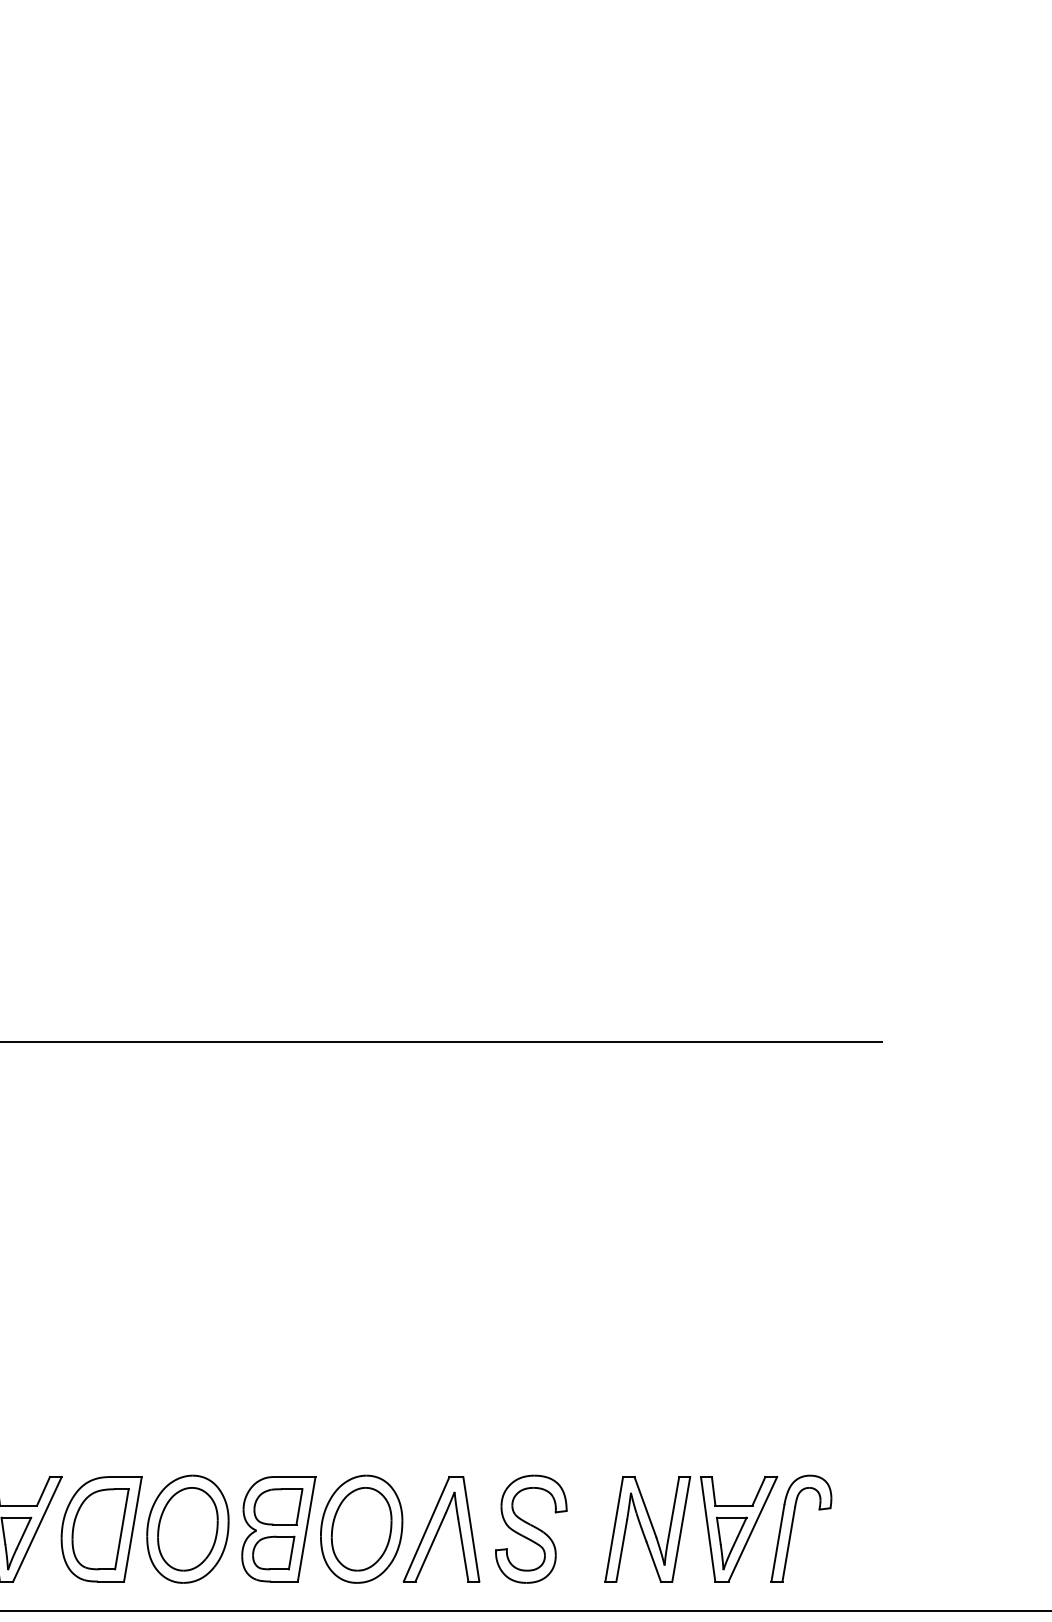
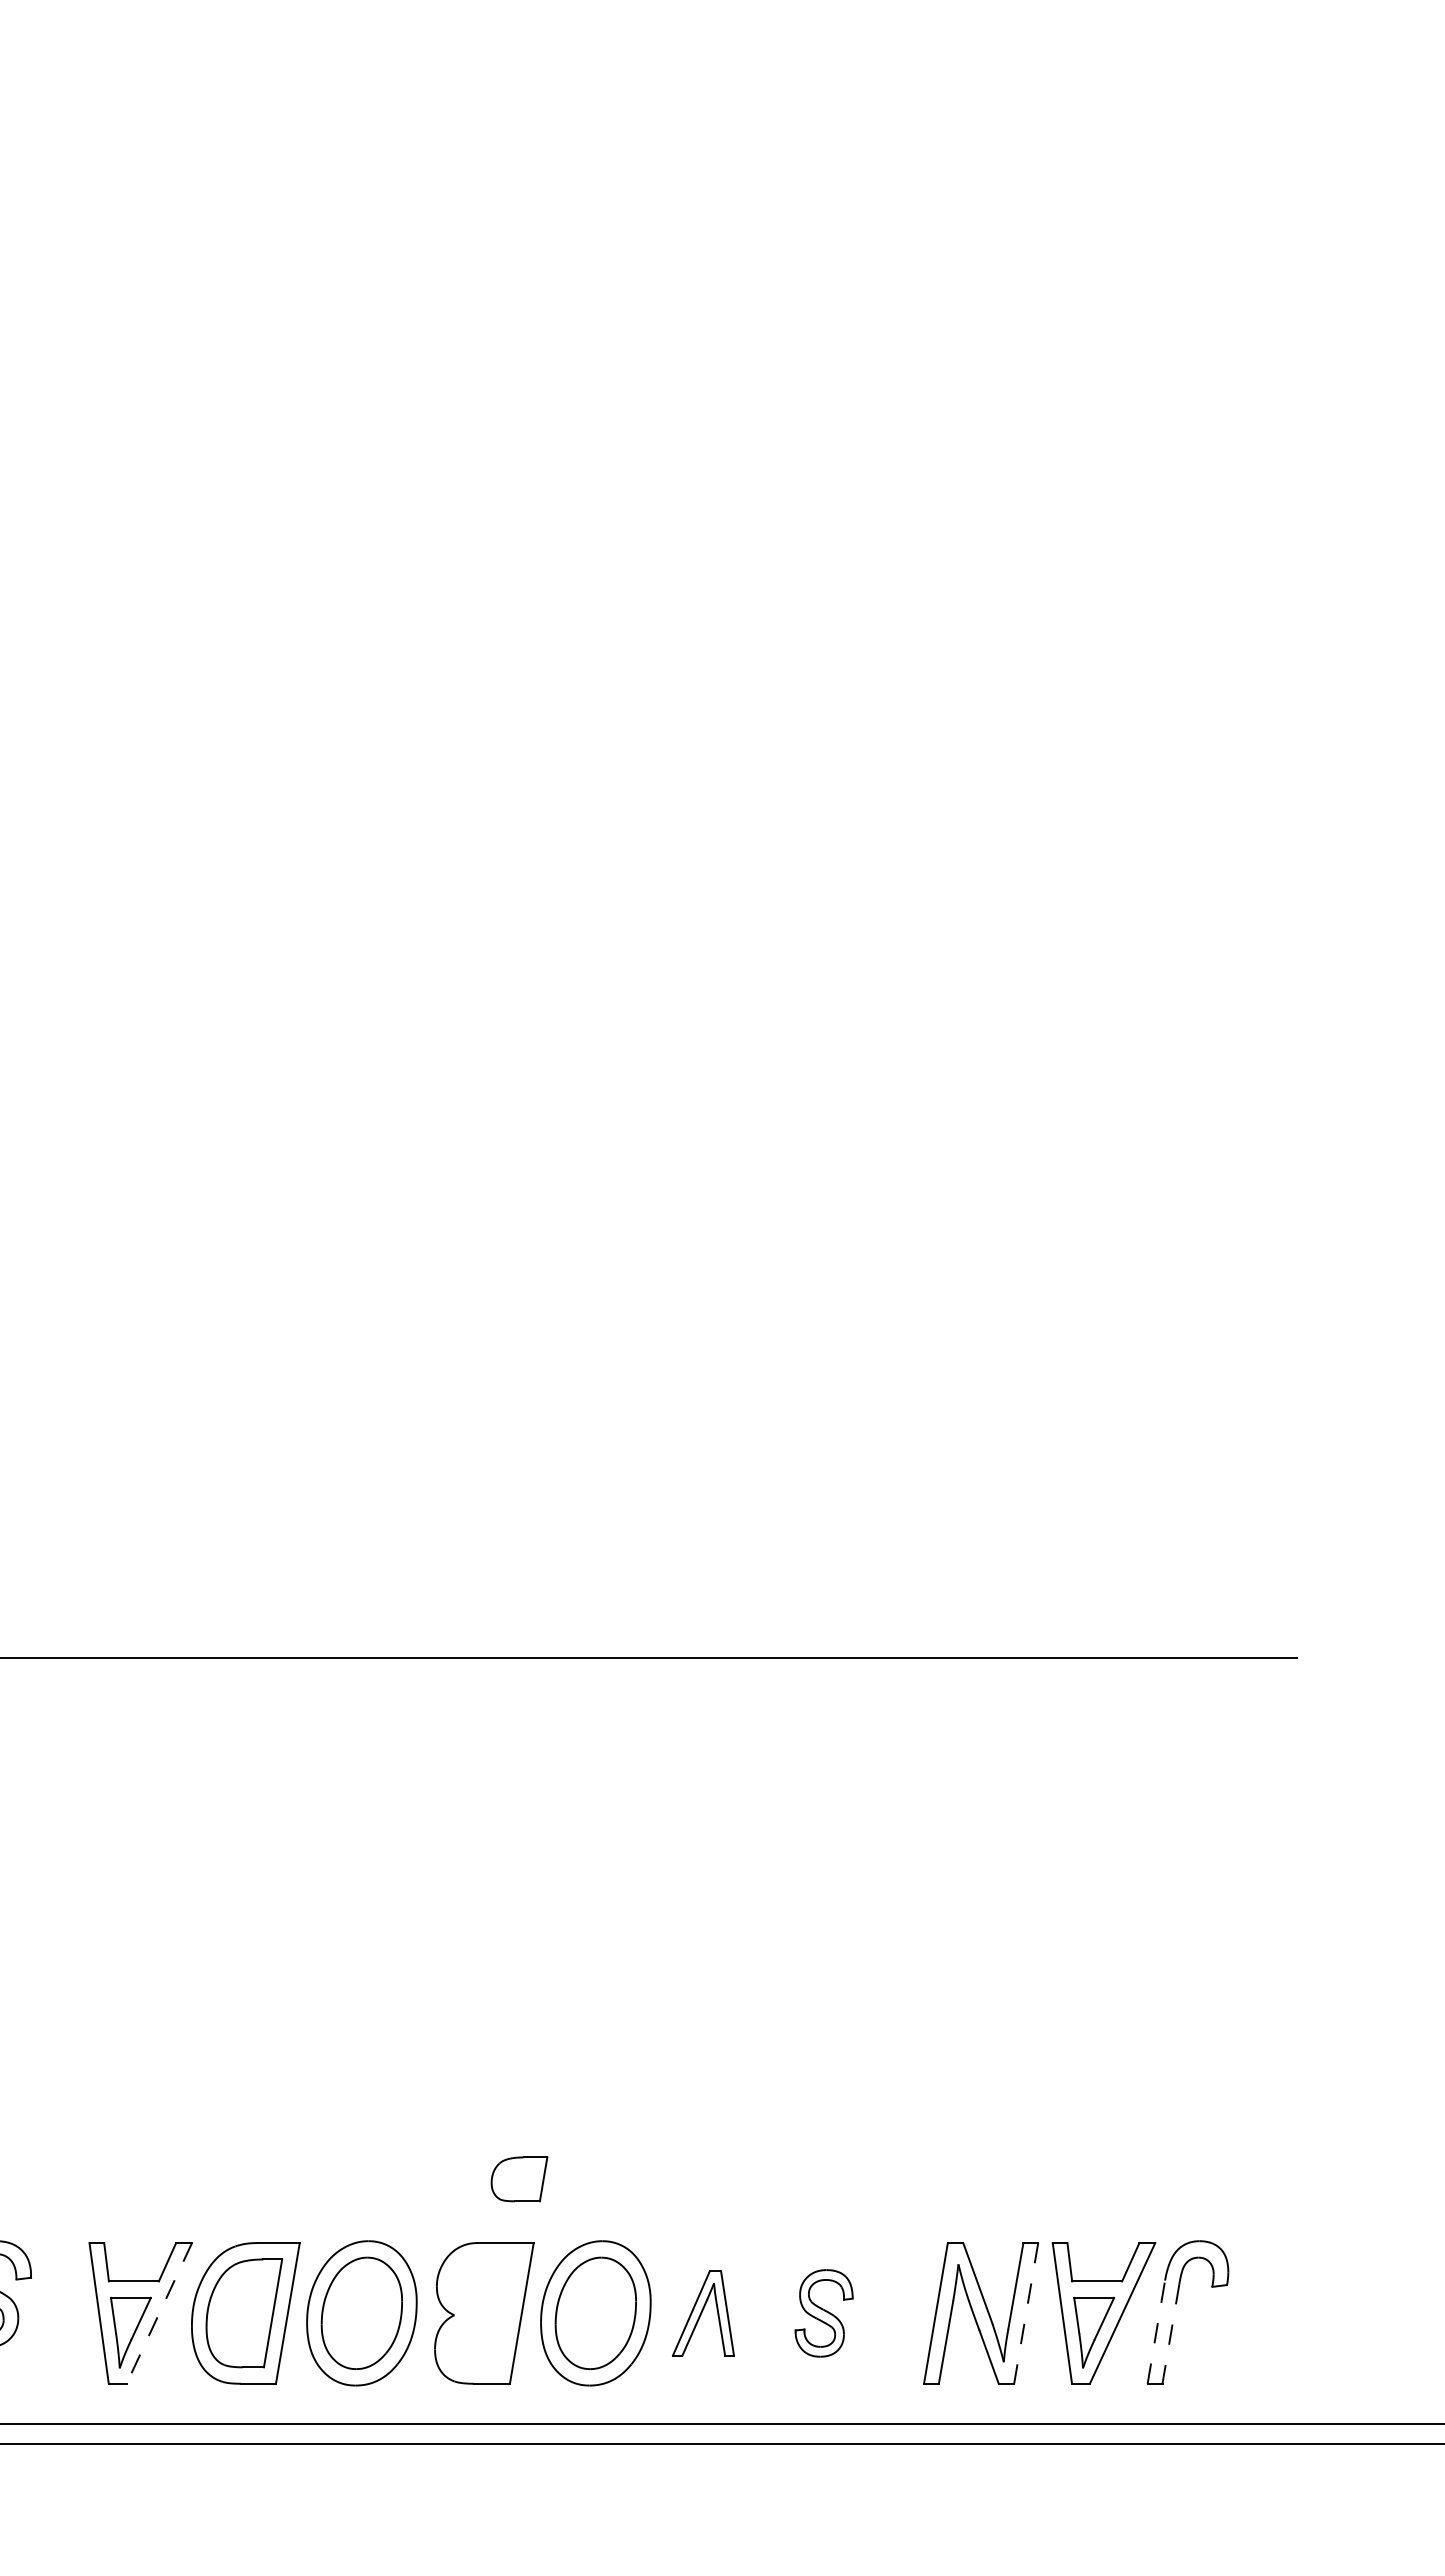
part: (278, 1506) -> (483, 2282), removed
line: (37, 1529) -> (159, 2313), solid -> dashed
part: (441, 1529) -> (703, 2313), size x0.6
part: (530, 1529) -> (823, 2313), size x0.6
line: (681, 1529) -> (1026, 2313), solid -> dashed
line: (778, 1542) -> (1156, 2331), solid -> dashed
line: (788, 1544) -> (1170, 2333), solid -> dashed
part: (273, 1553) -> (519, 2179), moved

